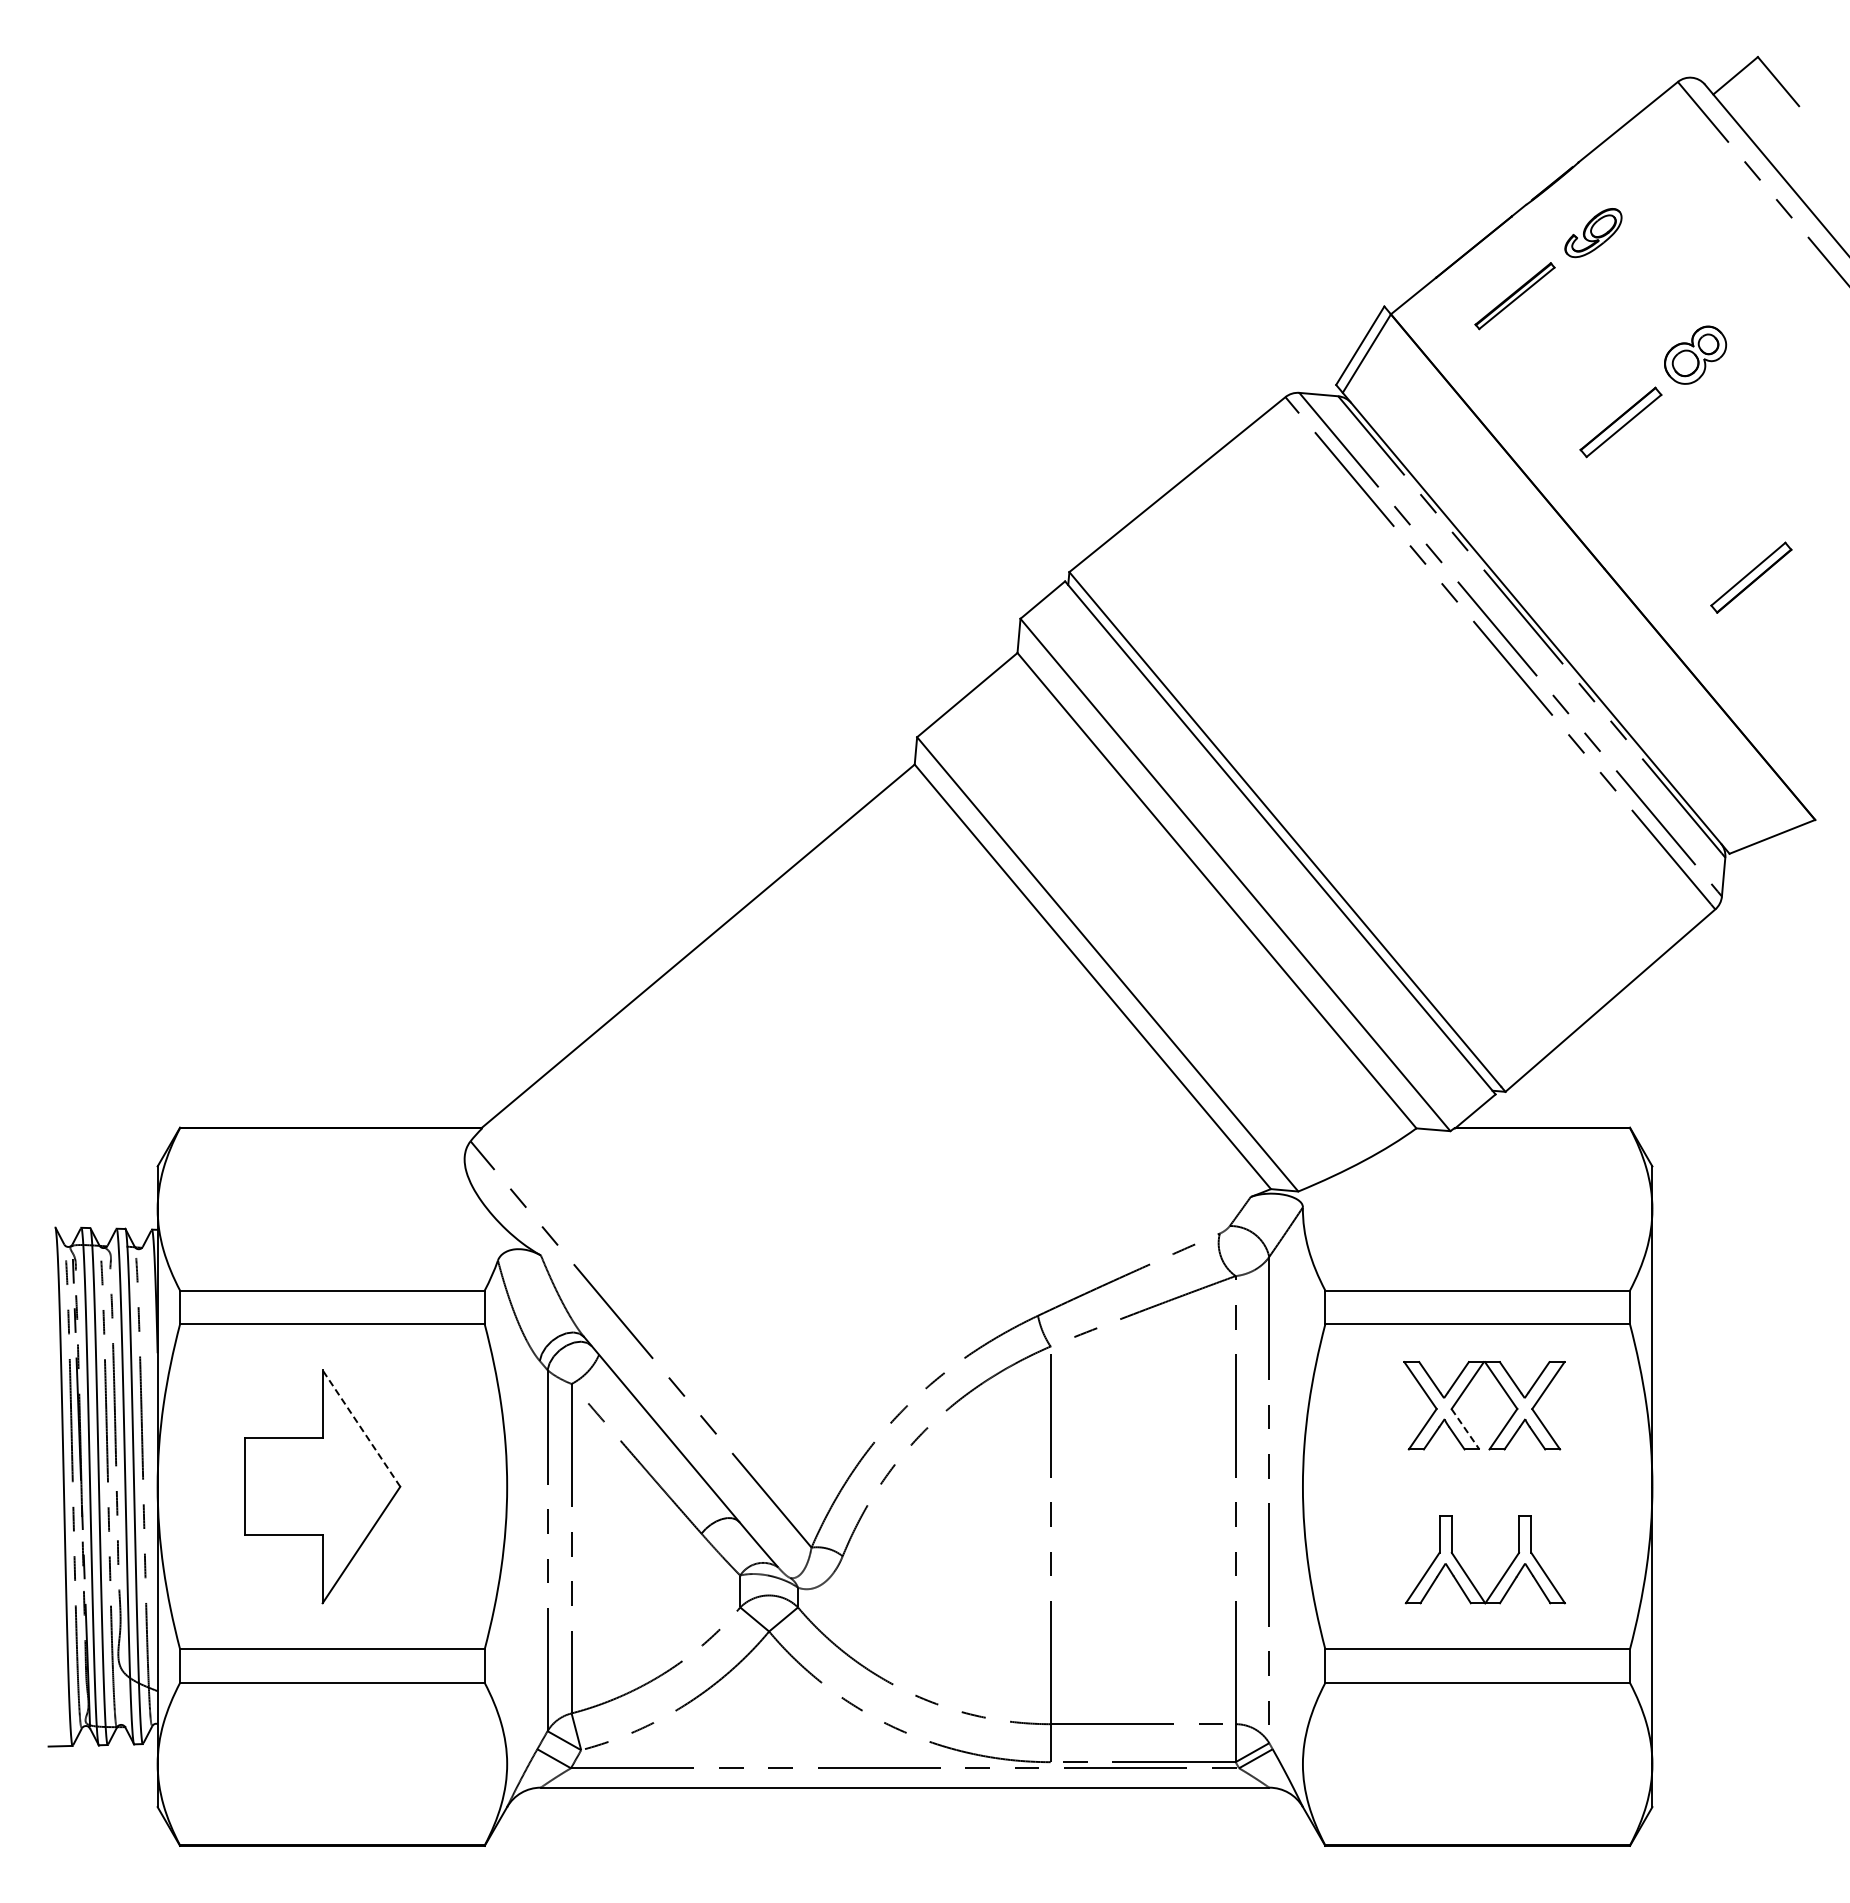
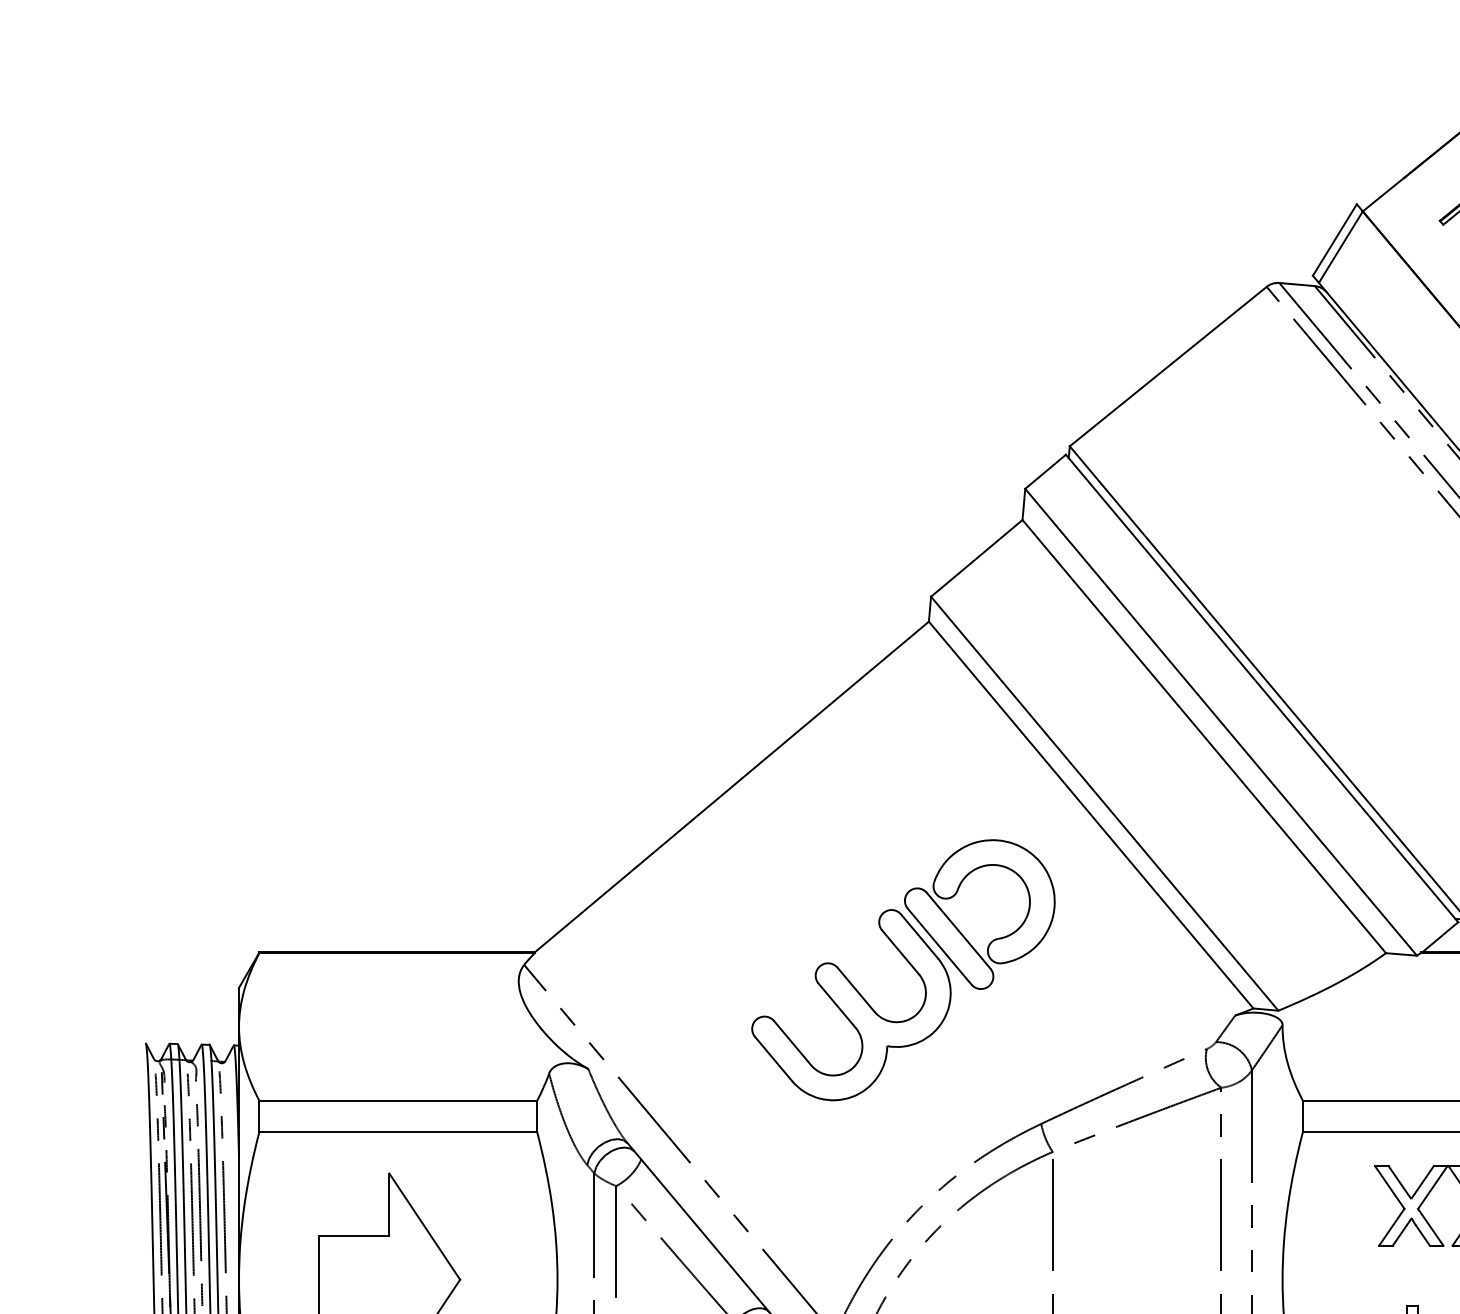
part: (892, 1139) -> (908, 963), added
line: (361, 1428) -> (424, 1226), dashed -> solid
line: (1465, 1429) -> (1430, 1227), dashed -> solid

